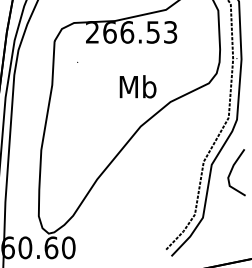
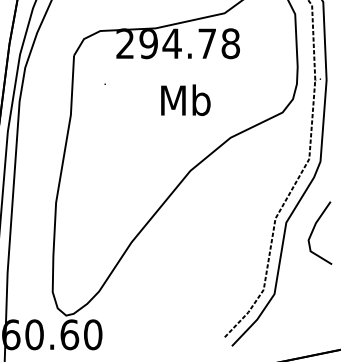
text: (140, 32) -> (189, 43), 266.53 -> 294.78
text: (137, 86) -> (185, 99), moved

